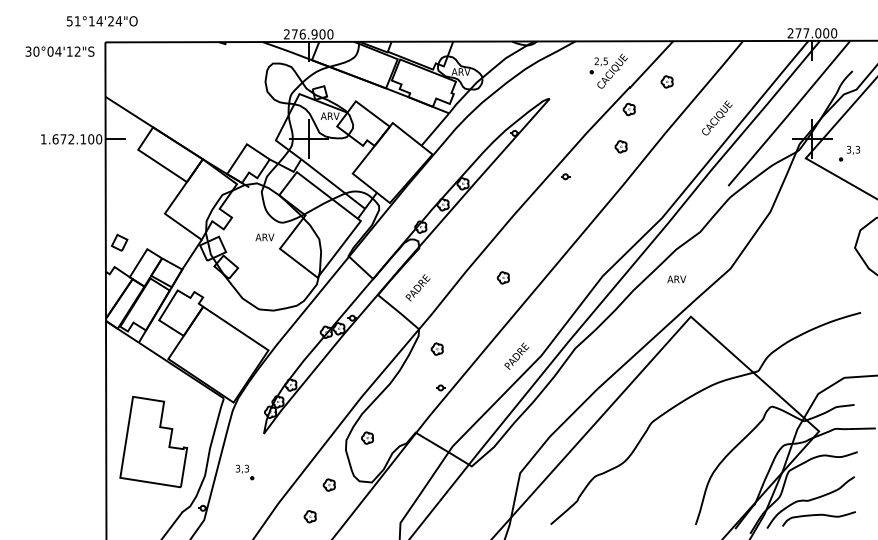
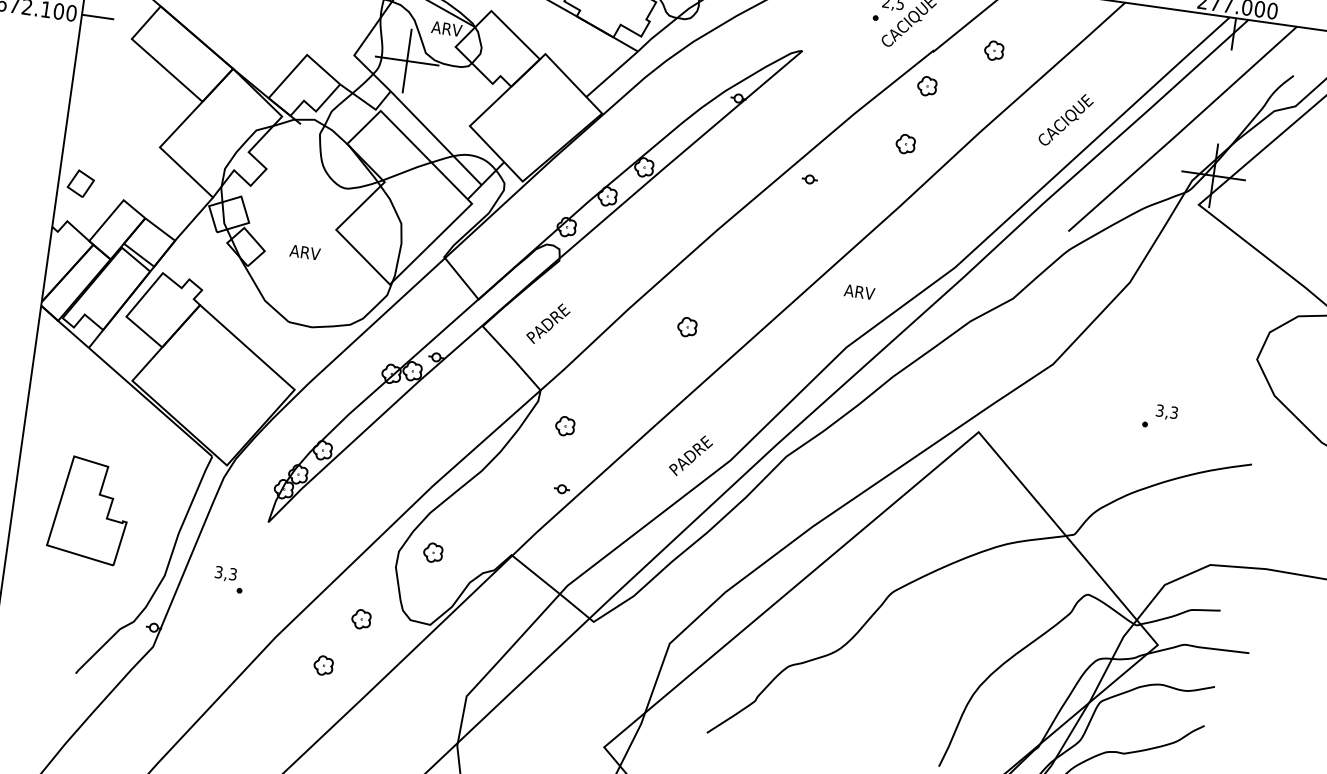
part: (849, 153) -> (1159, 416), moved
text: (264, 237) -> (304, 252), moved
text: (676, 279) -> (859, 292), moved
part: (153, 441) -> (89, 509), size x0.7

